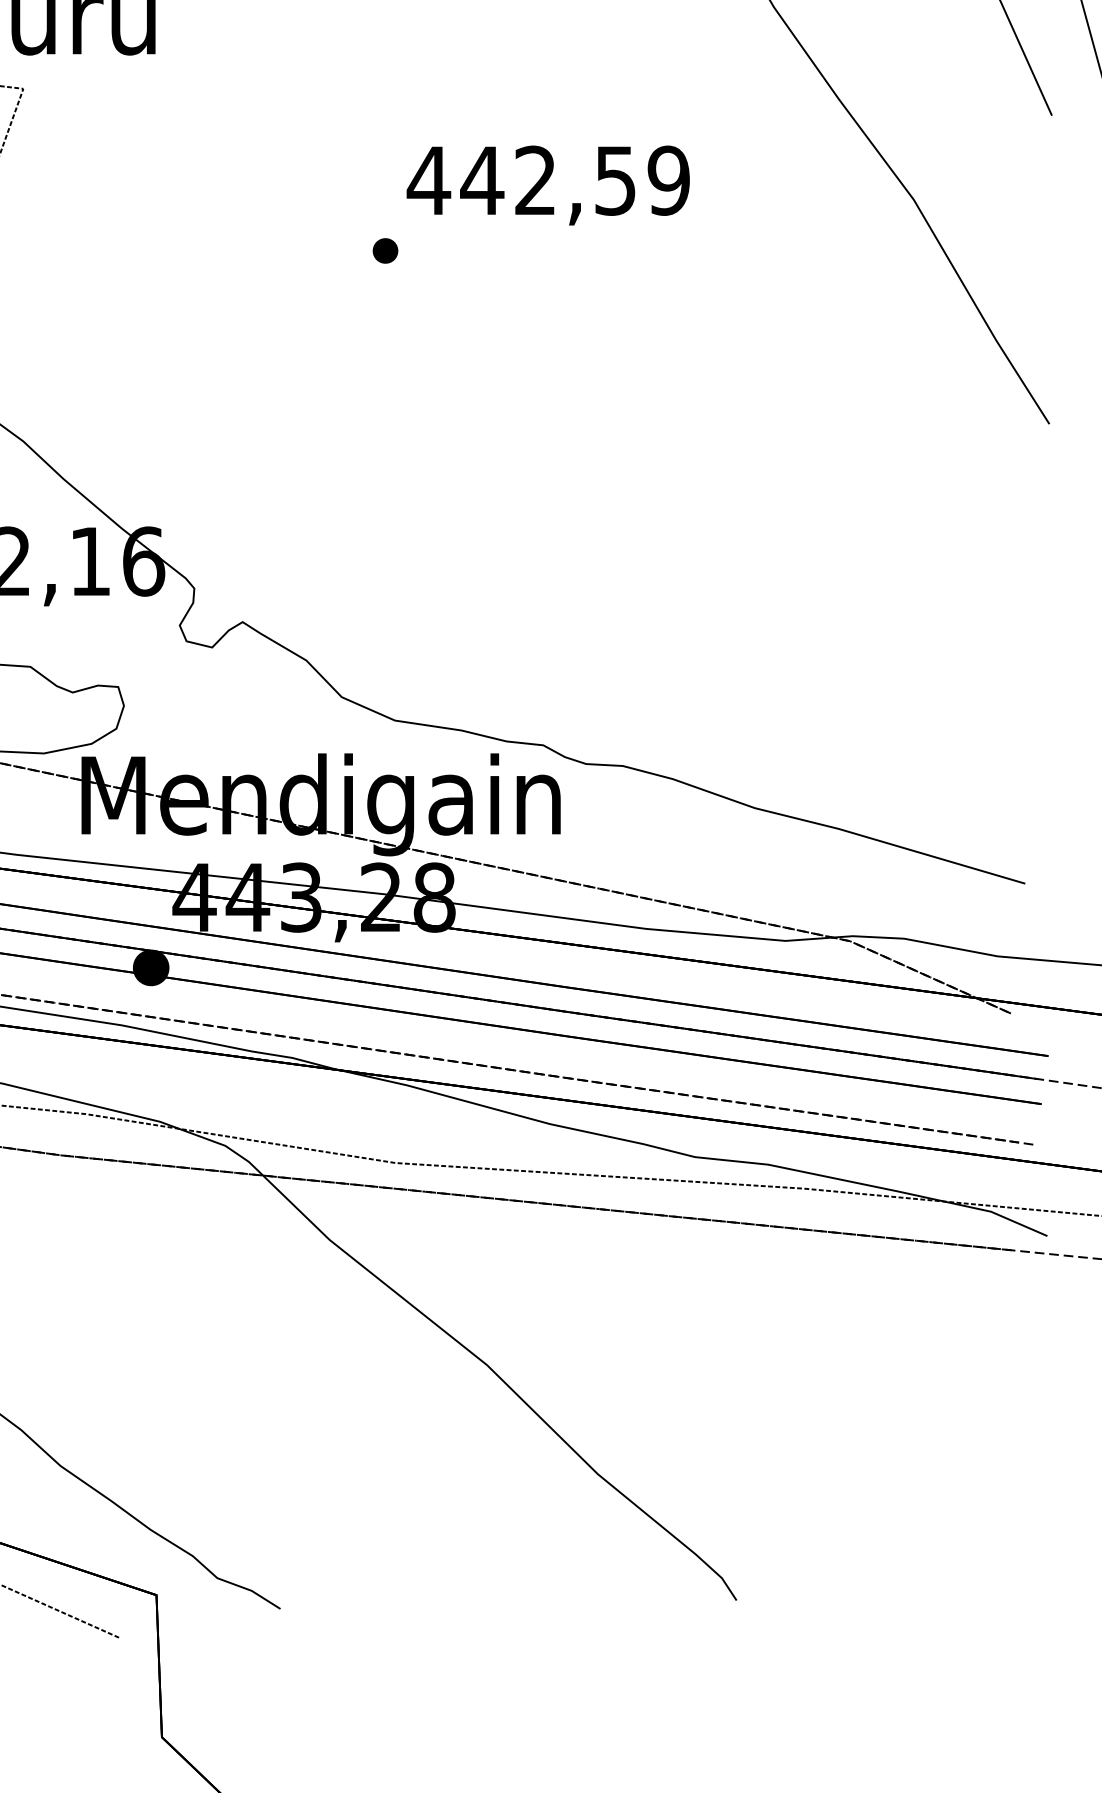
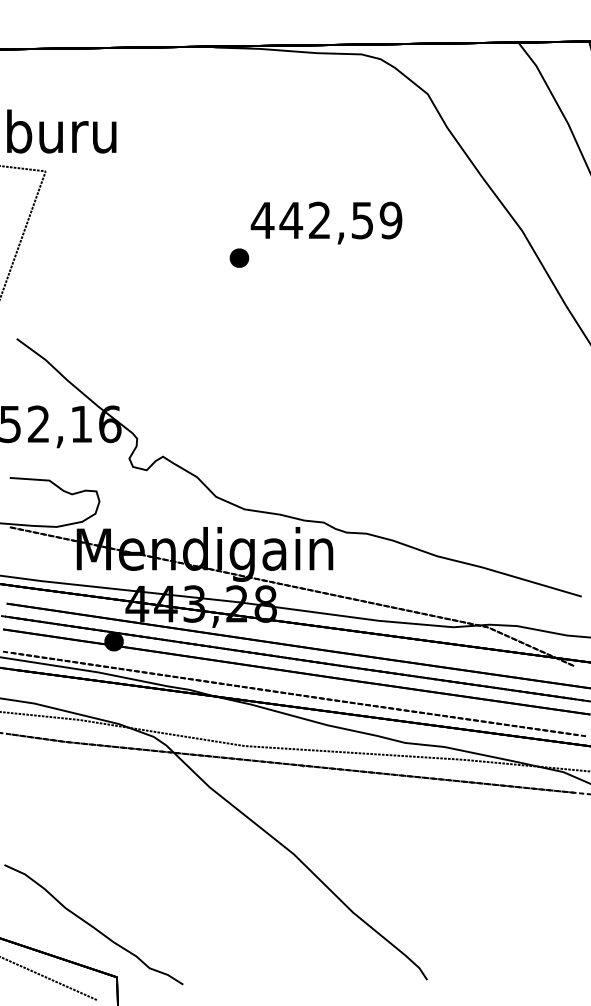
part: (385, 249) -> (239, 257), size x1.43

